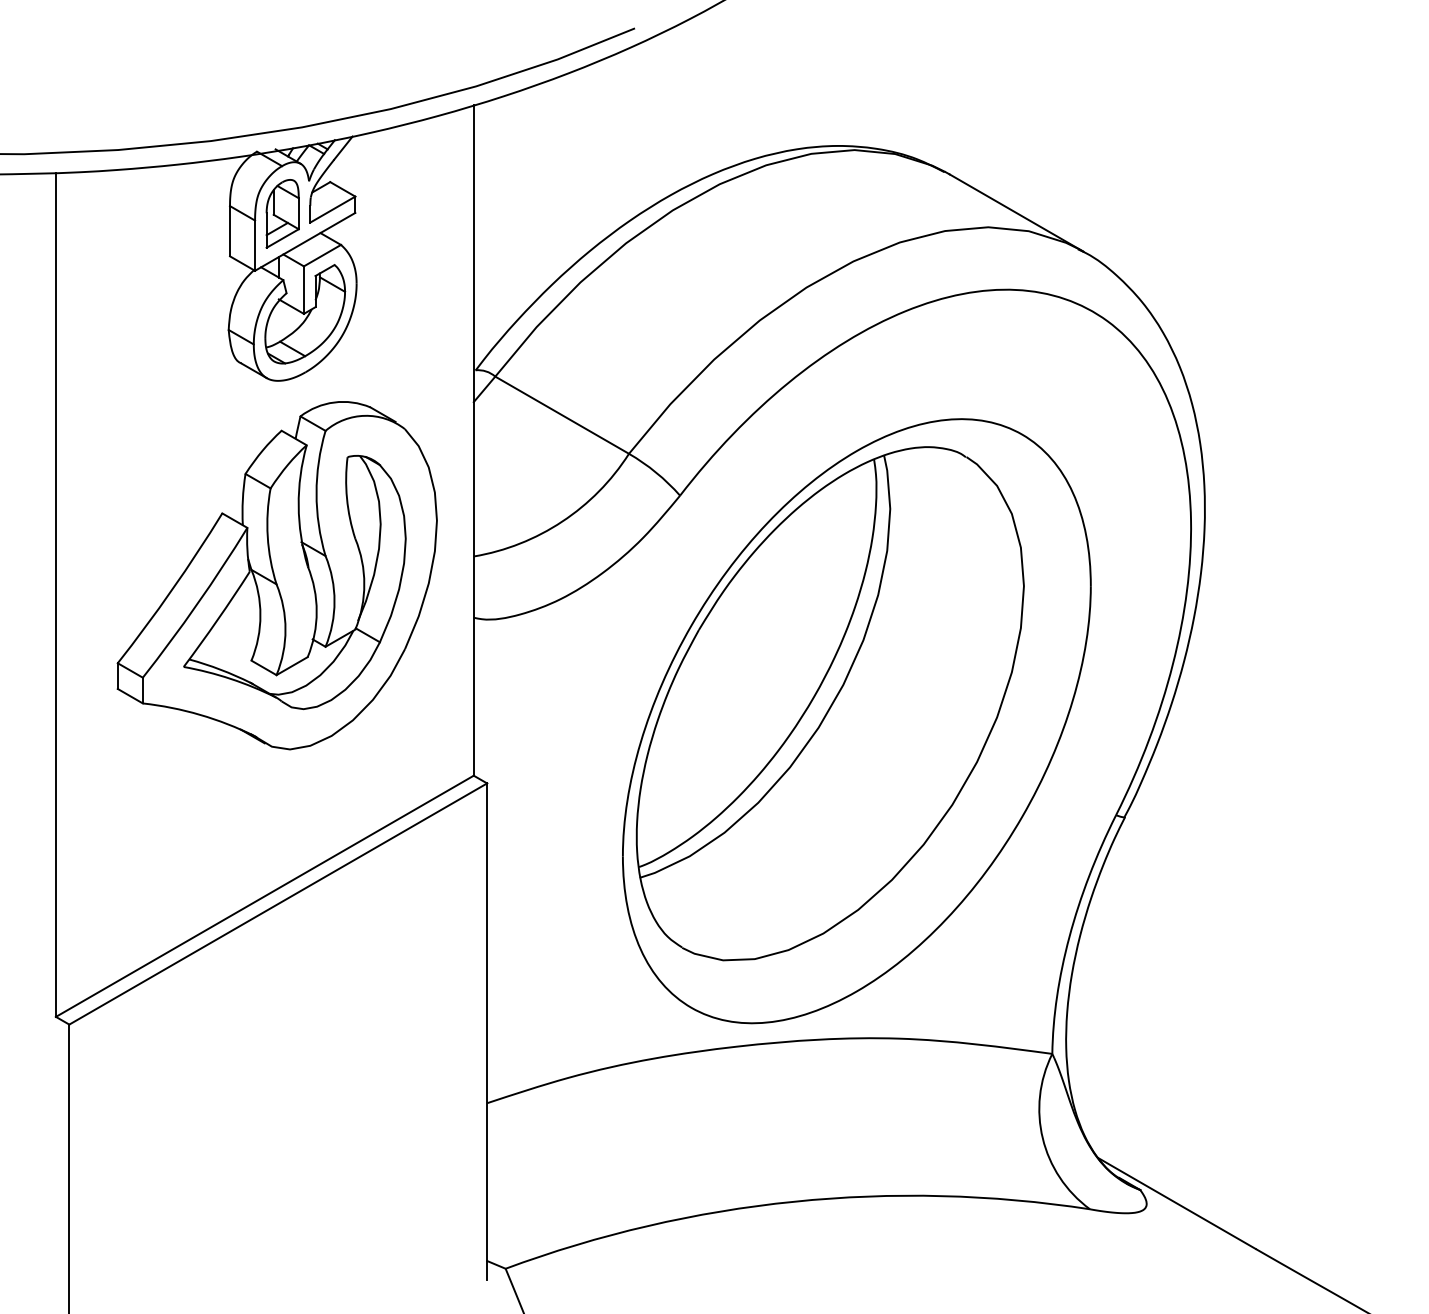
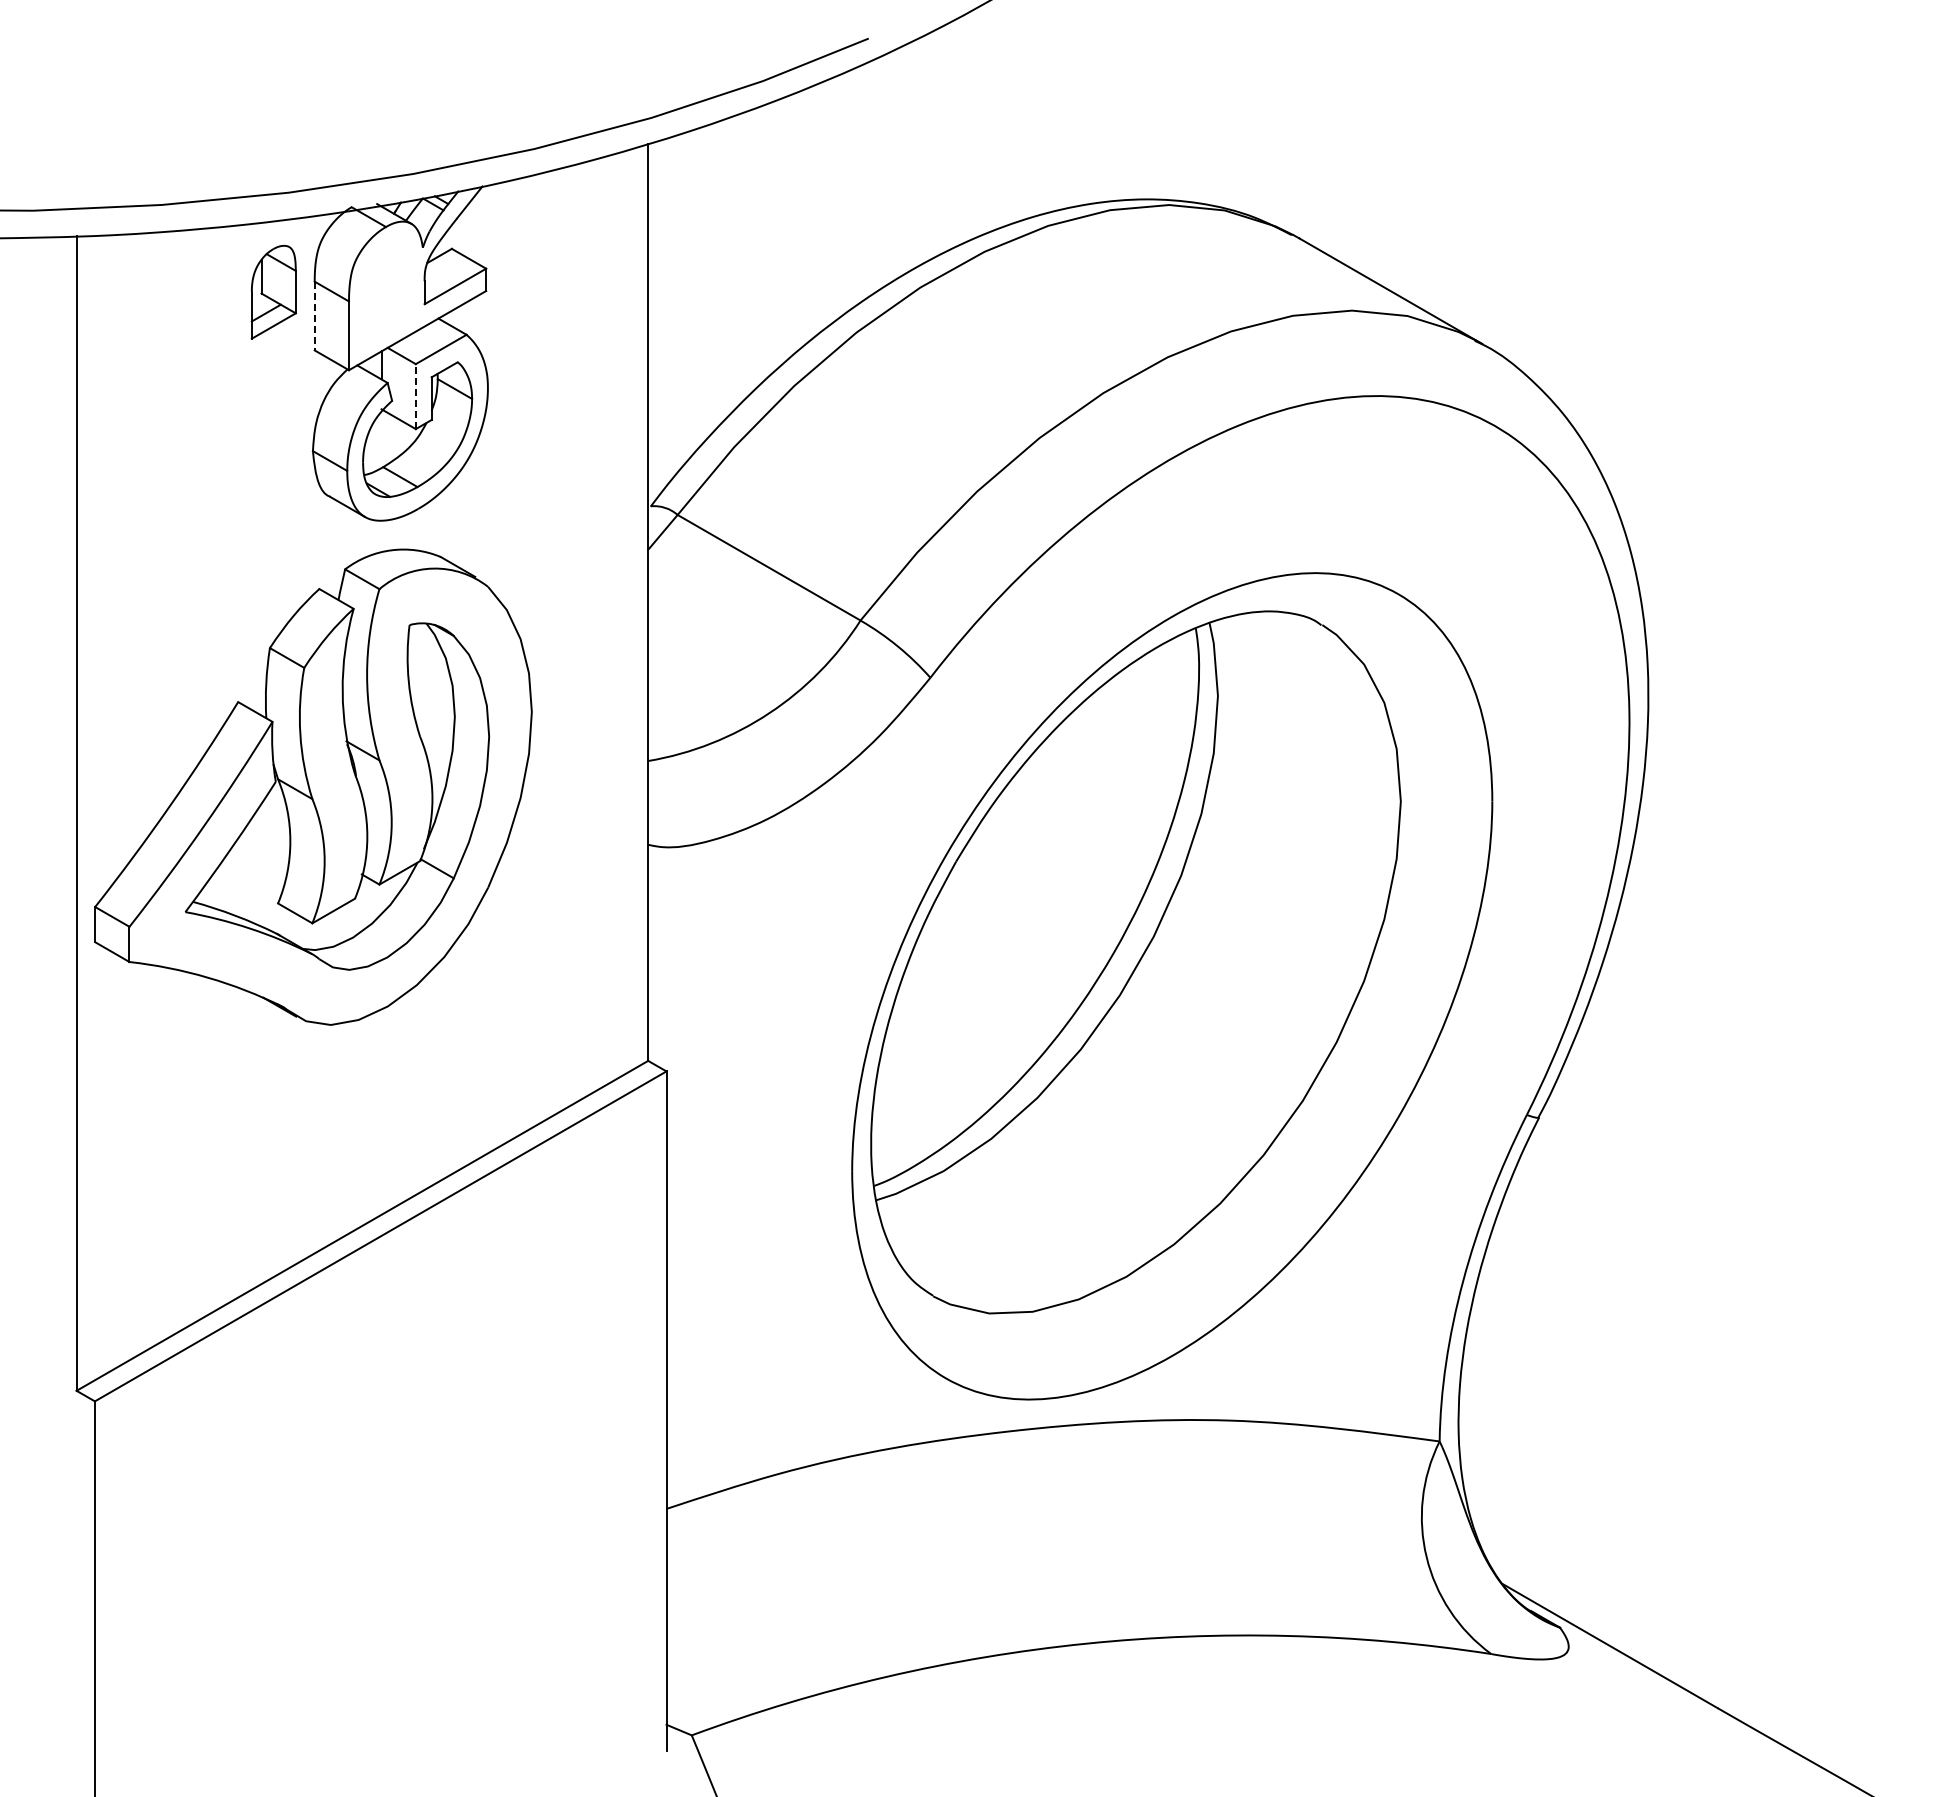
part: (282, 213) -> (273, 291), moved
line: (229, 231) -> (314, 316), solid -> dashed
line: (303, 290) -> (415, 396), solid -> dashed
part: (277, 575) -> (313, 786), moved

